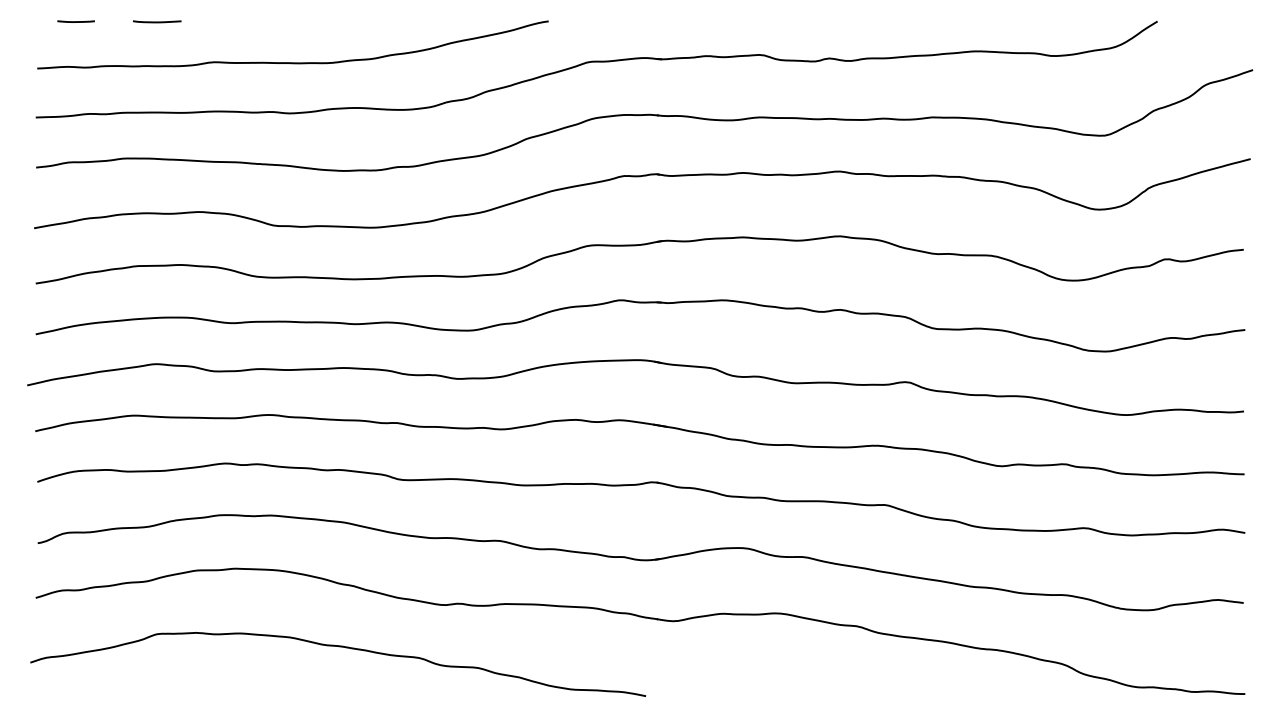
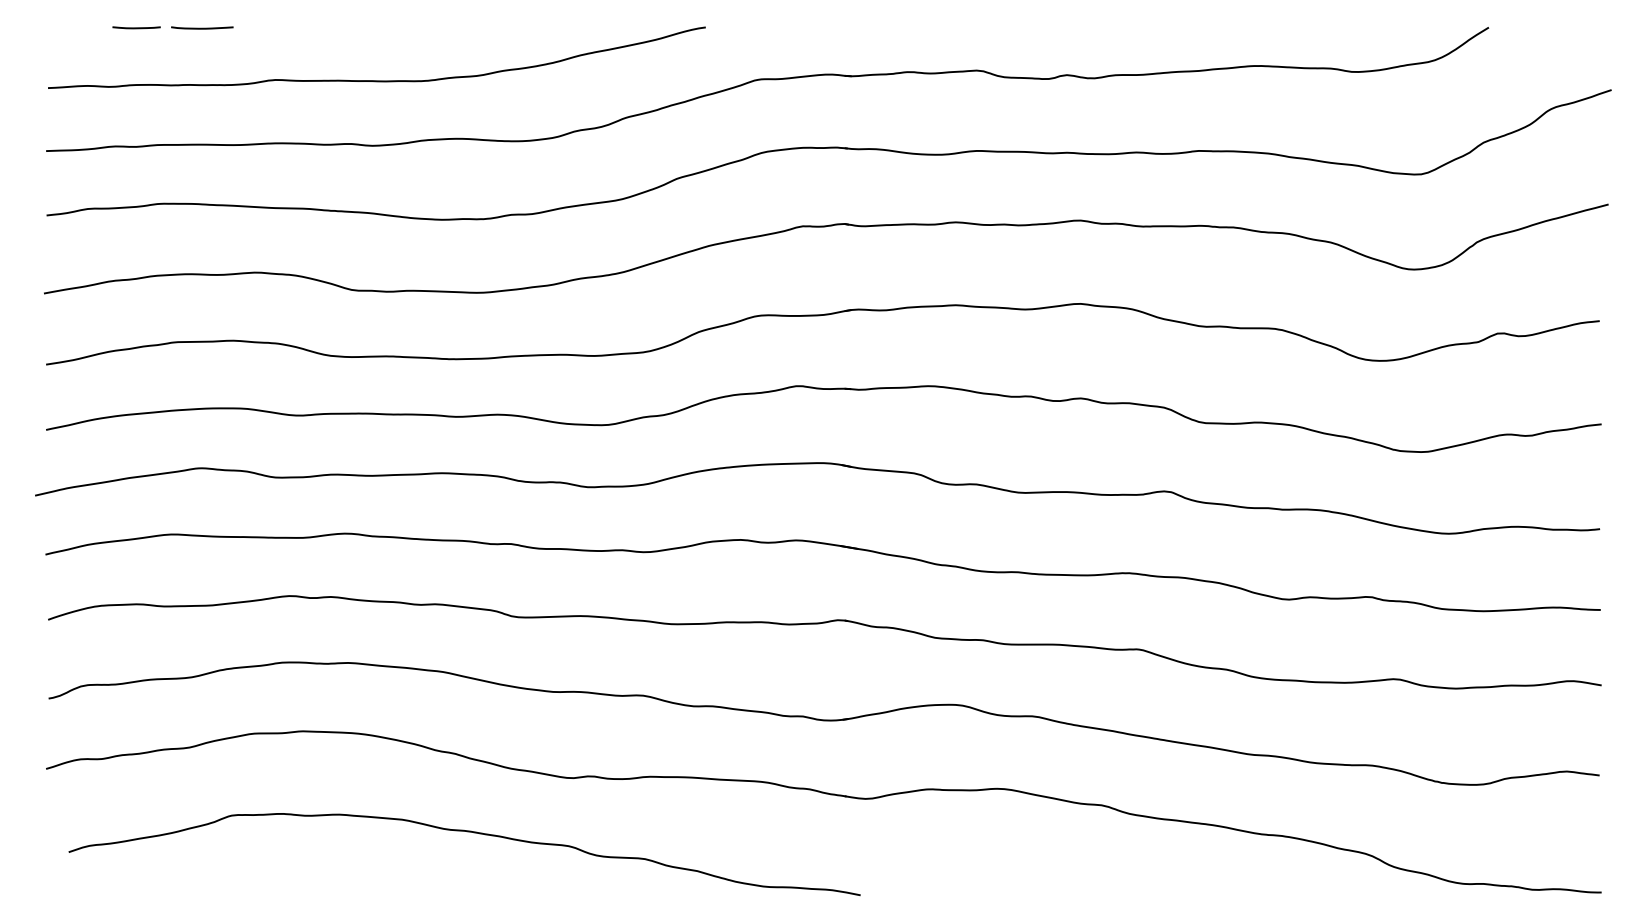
line: (75, 21) -> (135, 27), moved
curve: (339, 647) -> (466, 832), moved

